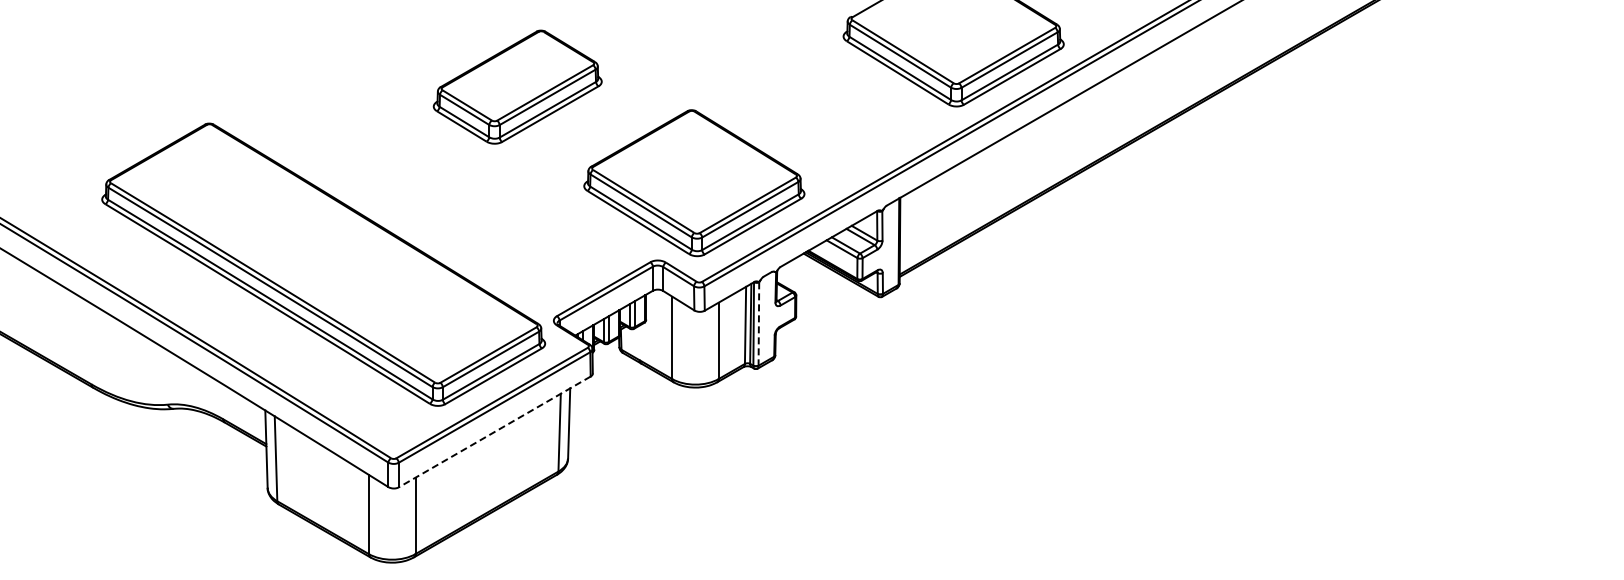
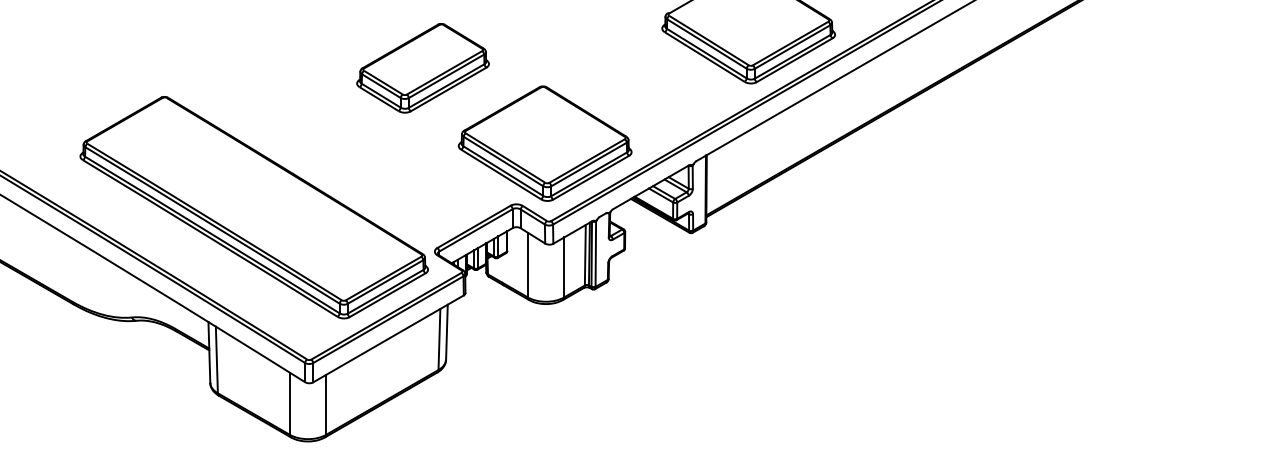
part: (517, 86) -> (422, 67), moved
line: (758, 324) -> (595, 254), dashed -> solid
line: (494, 431) -> (388, 338), dashed -> solid

